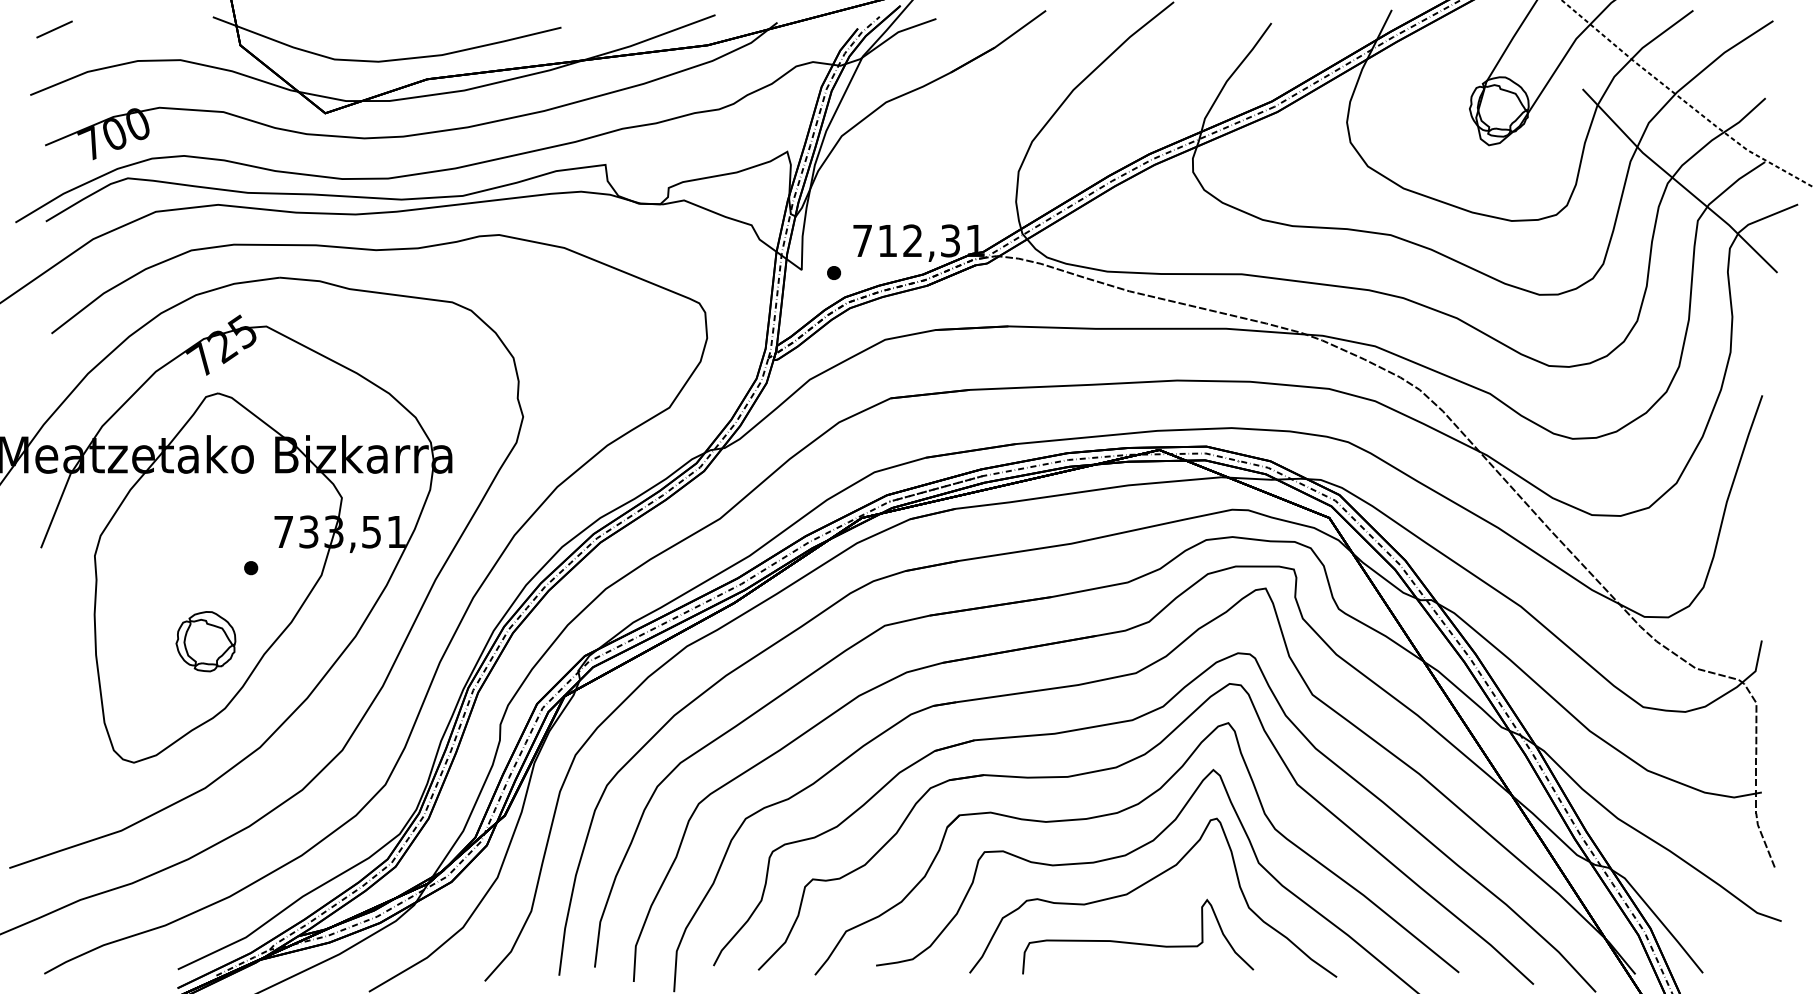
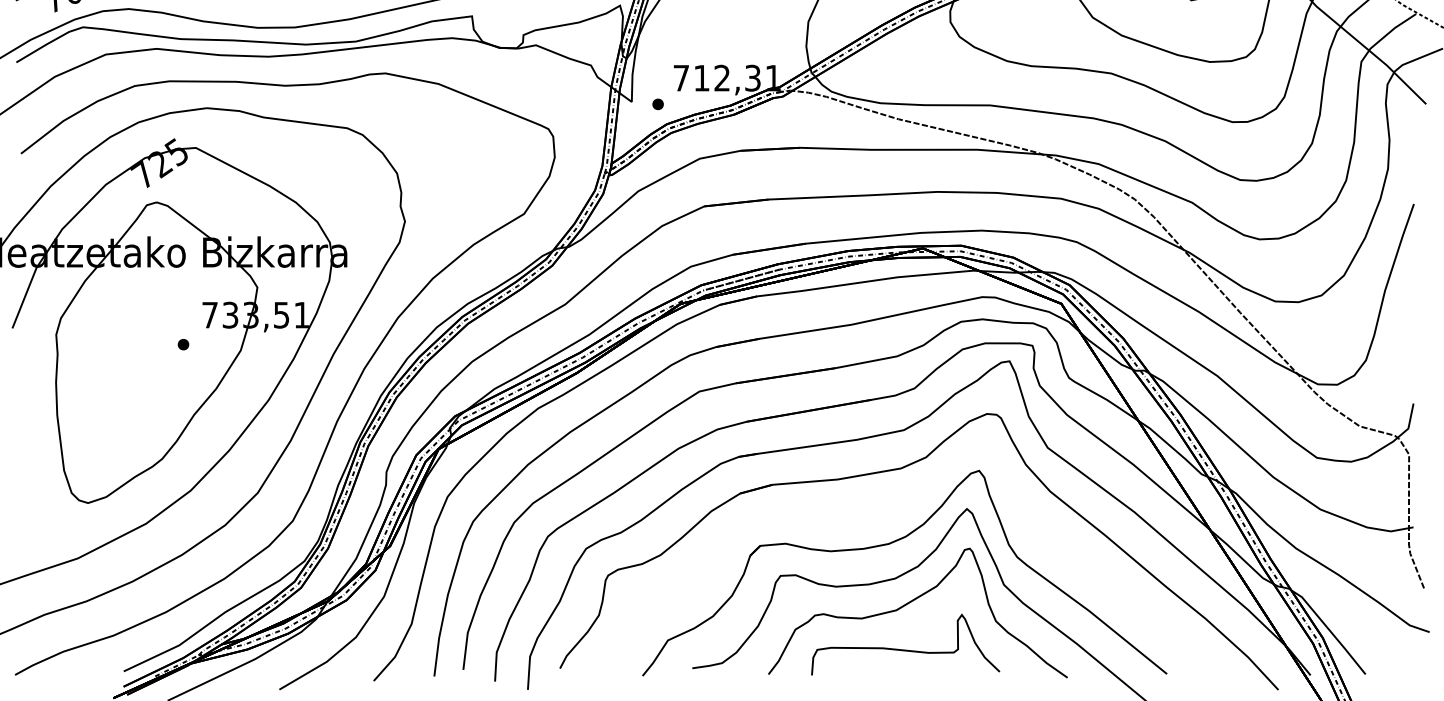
part: (205, 641) -> (146, 404), removed
part: (1121, 766) -> (892, 506), removed

